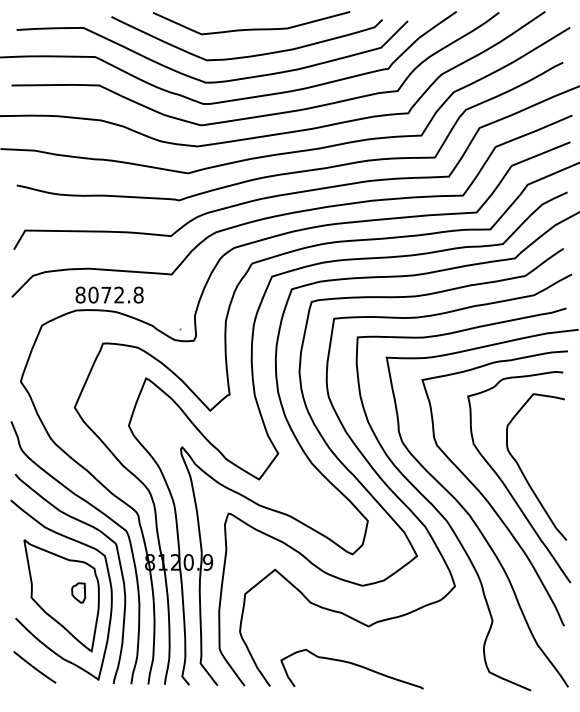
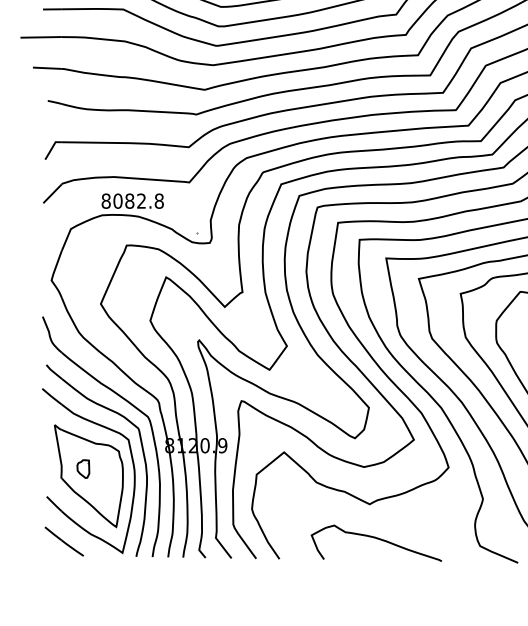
text: (106, 294) -> (129, 200), 8072.8 -> 8082.8
part: (78, 592) -> (83, 468), moved
curve: (351, 664) -> (375, 539), moved

